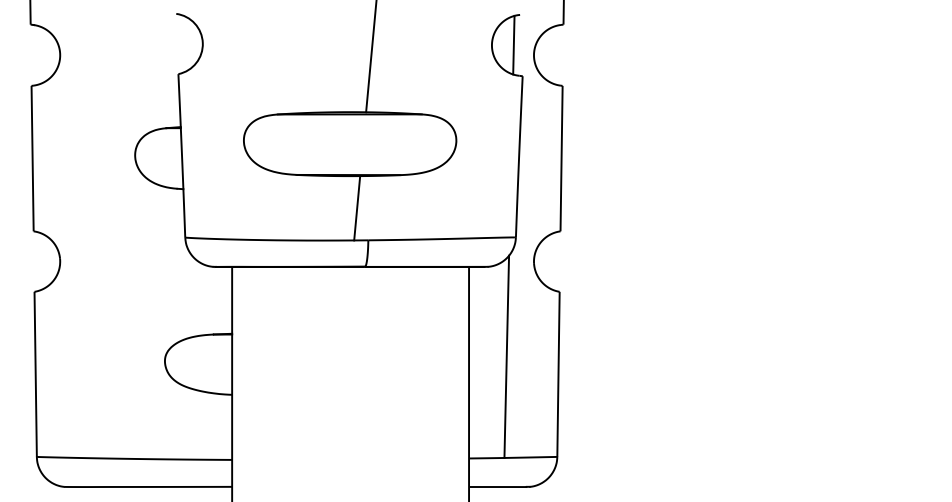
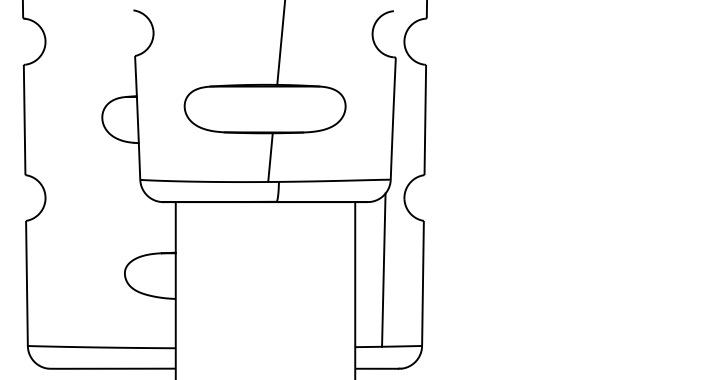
line: (513, 44) -> (388, 33), removed

